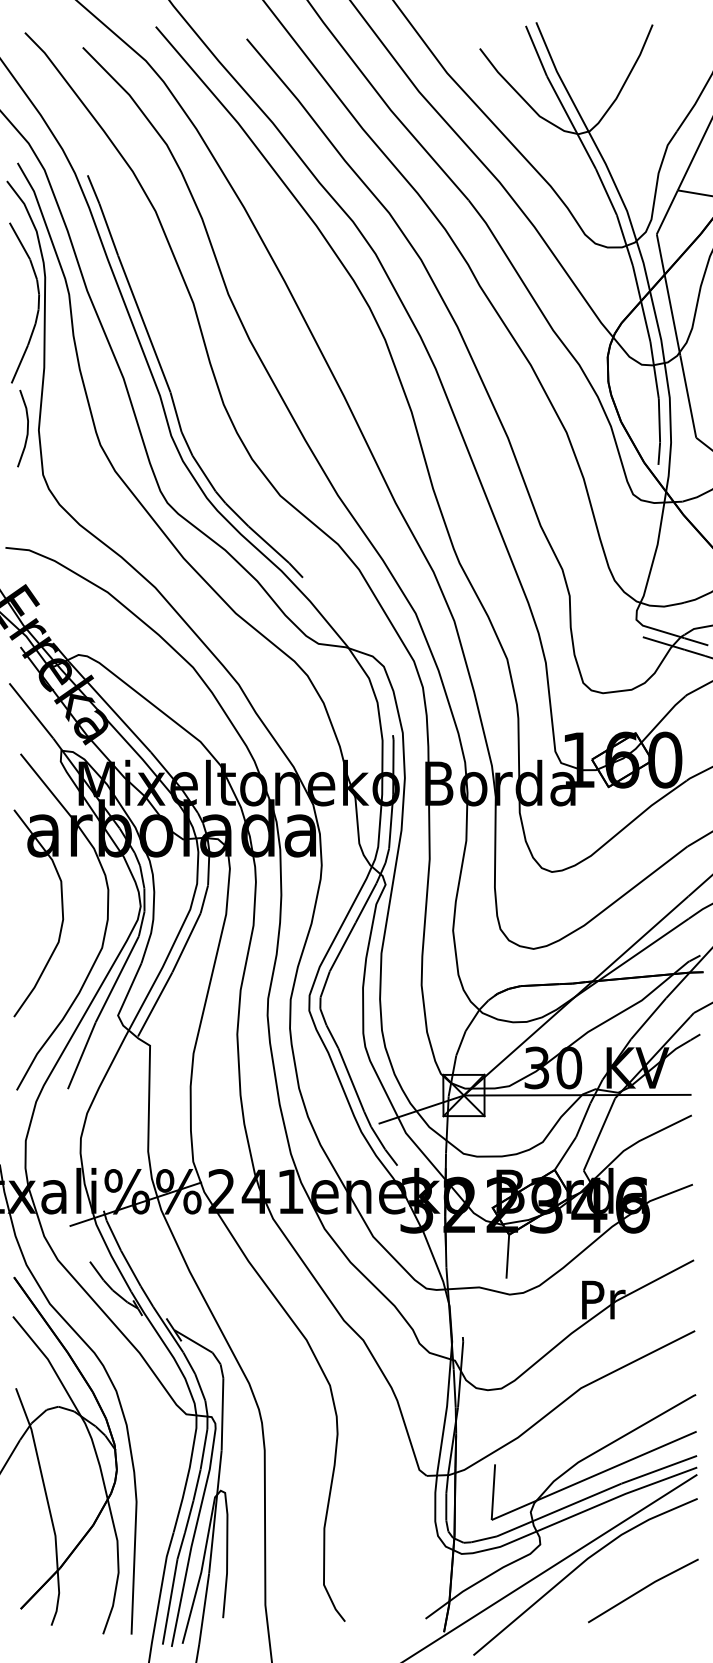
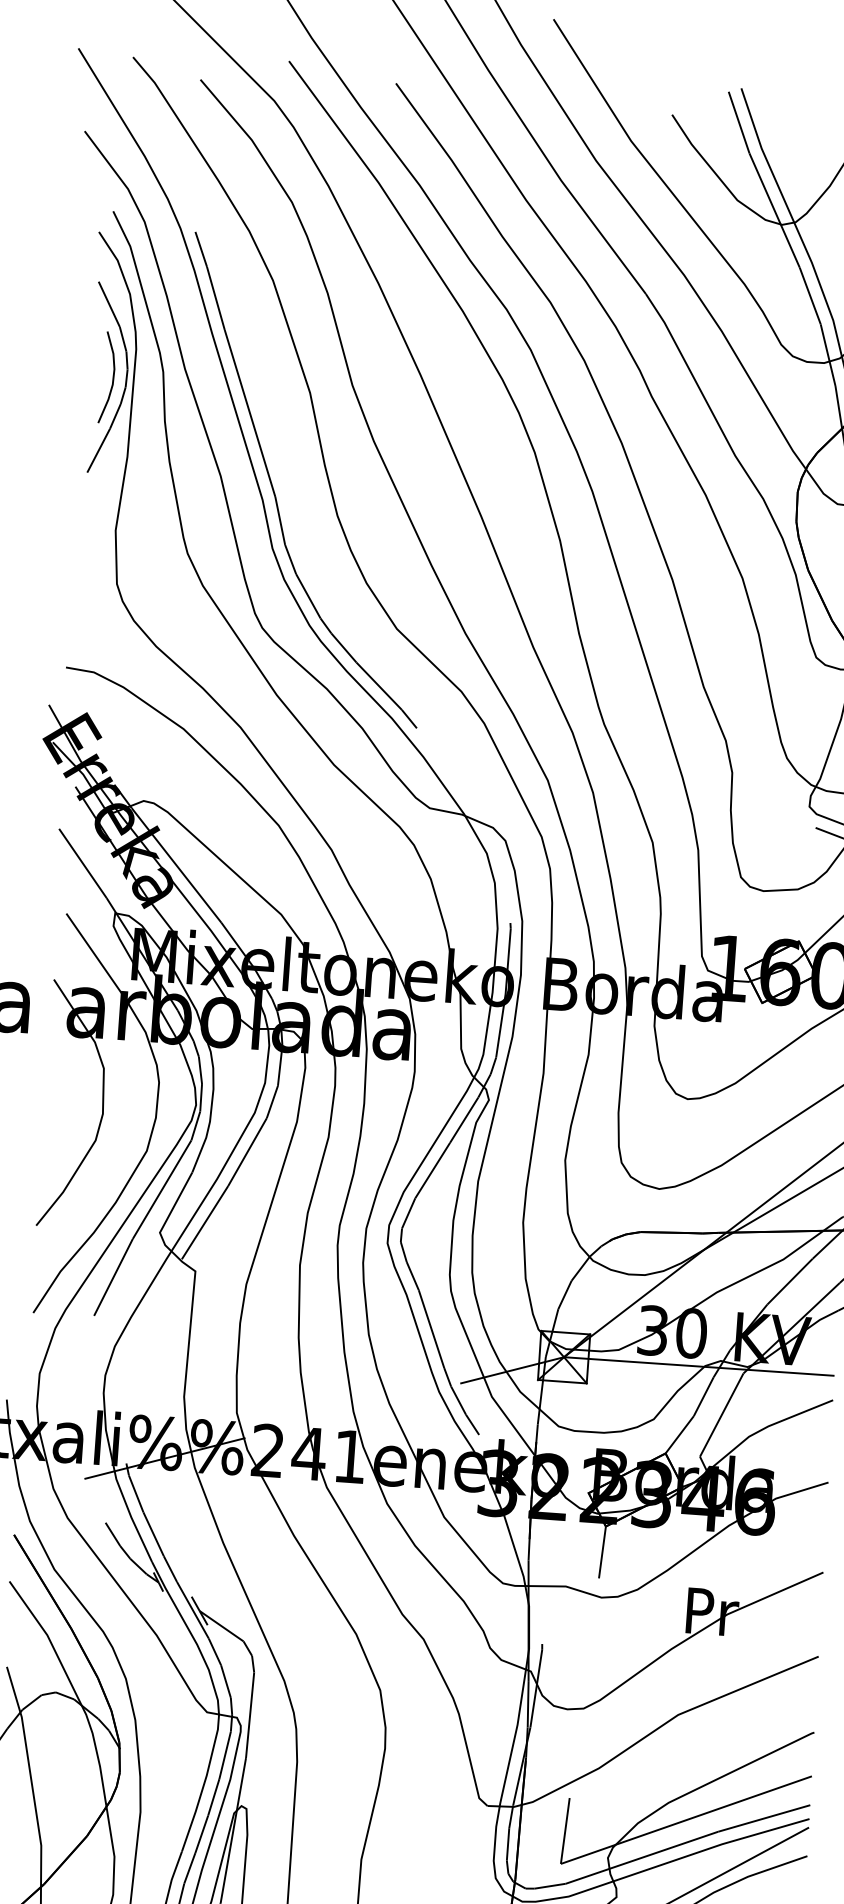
curve: (26, 429) -> (111, 378), moved

